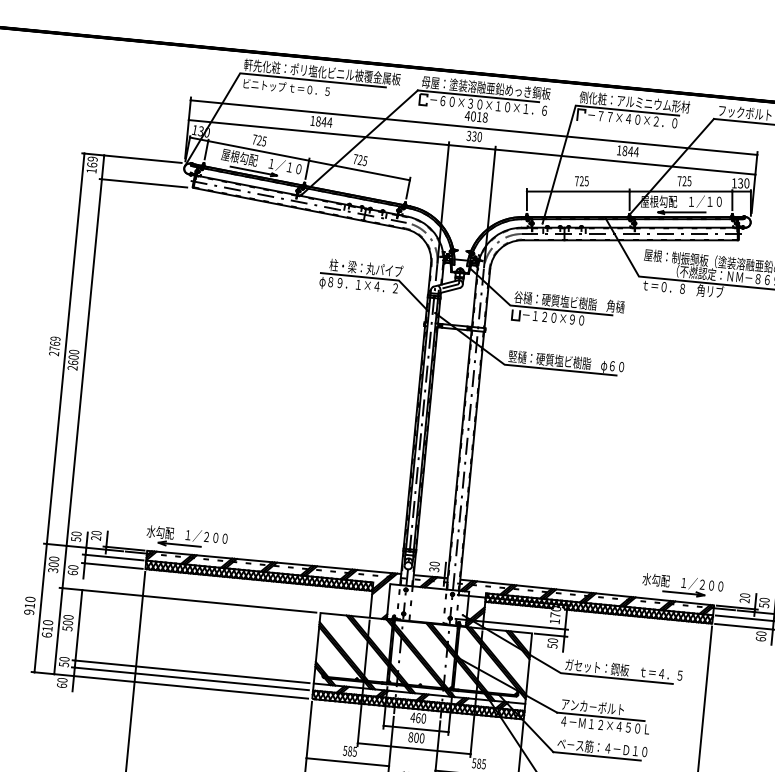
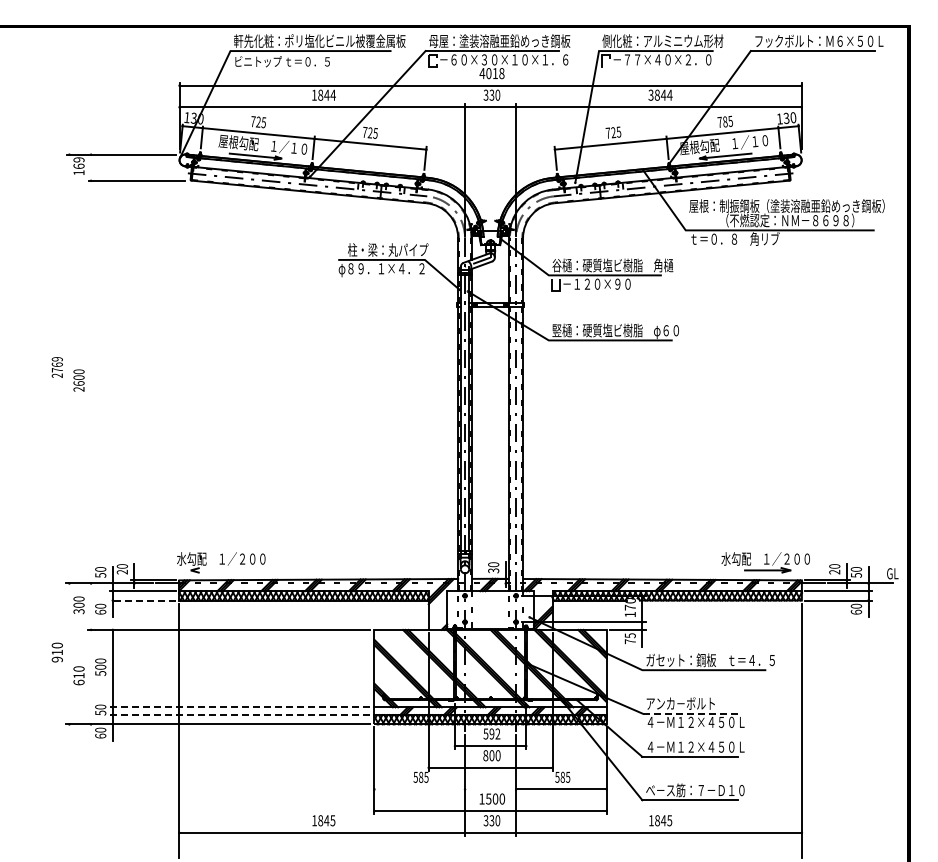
text: (618, 149) -> (650, 94), 1844 -> 3844
text: (684, 180) -> (725, 121), 725 -> 785
line: (59, 412) -> (69, 439), removed
line: (79, 414) -> (91, 439), removed
line: (179, 544) -> (213, 570), removed
line: (111, 565) -> (142, 600), solid -> dashed
text: (551, 643) -> (629, 638), 50 -> 75
line: (190, 671) -> (239, 707), solid -> dashed
line: (191, 679) -> (240, 715), solid -> dashed
line: (600, 716) -> (689, 713), solid -> dashed
text: (418, 717) -> (491, 733), 460 -> 592
text: (602, 747) -> (695, 746), ベ－ス筋：４－Ｄ１０ -> ４－Ｍ１２×４５０Ｌ
line: (347, 762) -> (419, 789), removed

